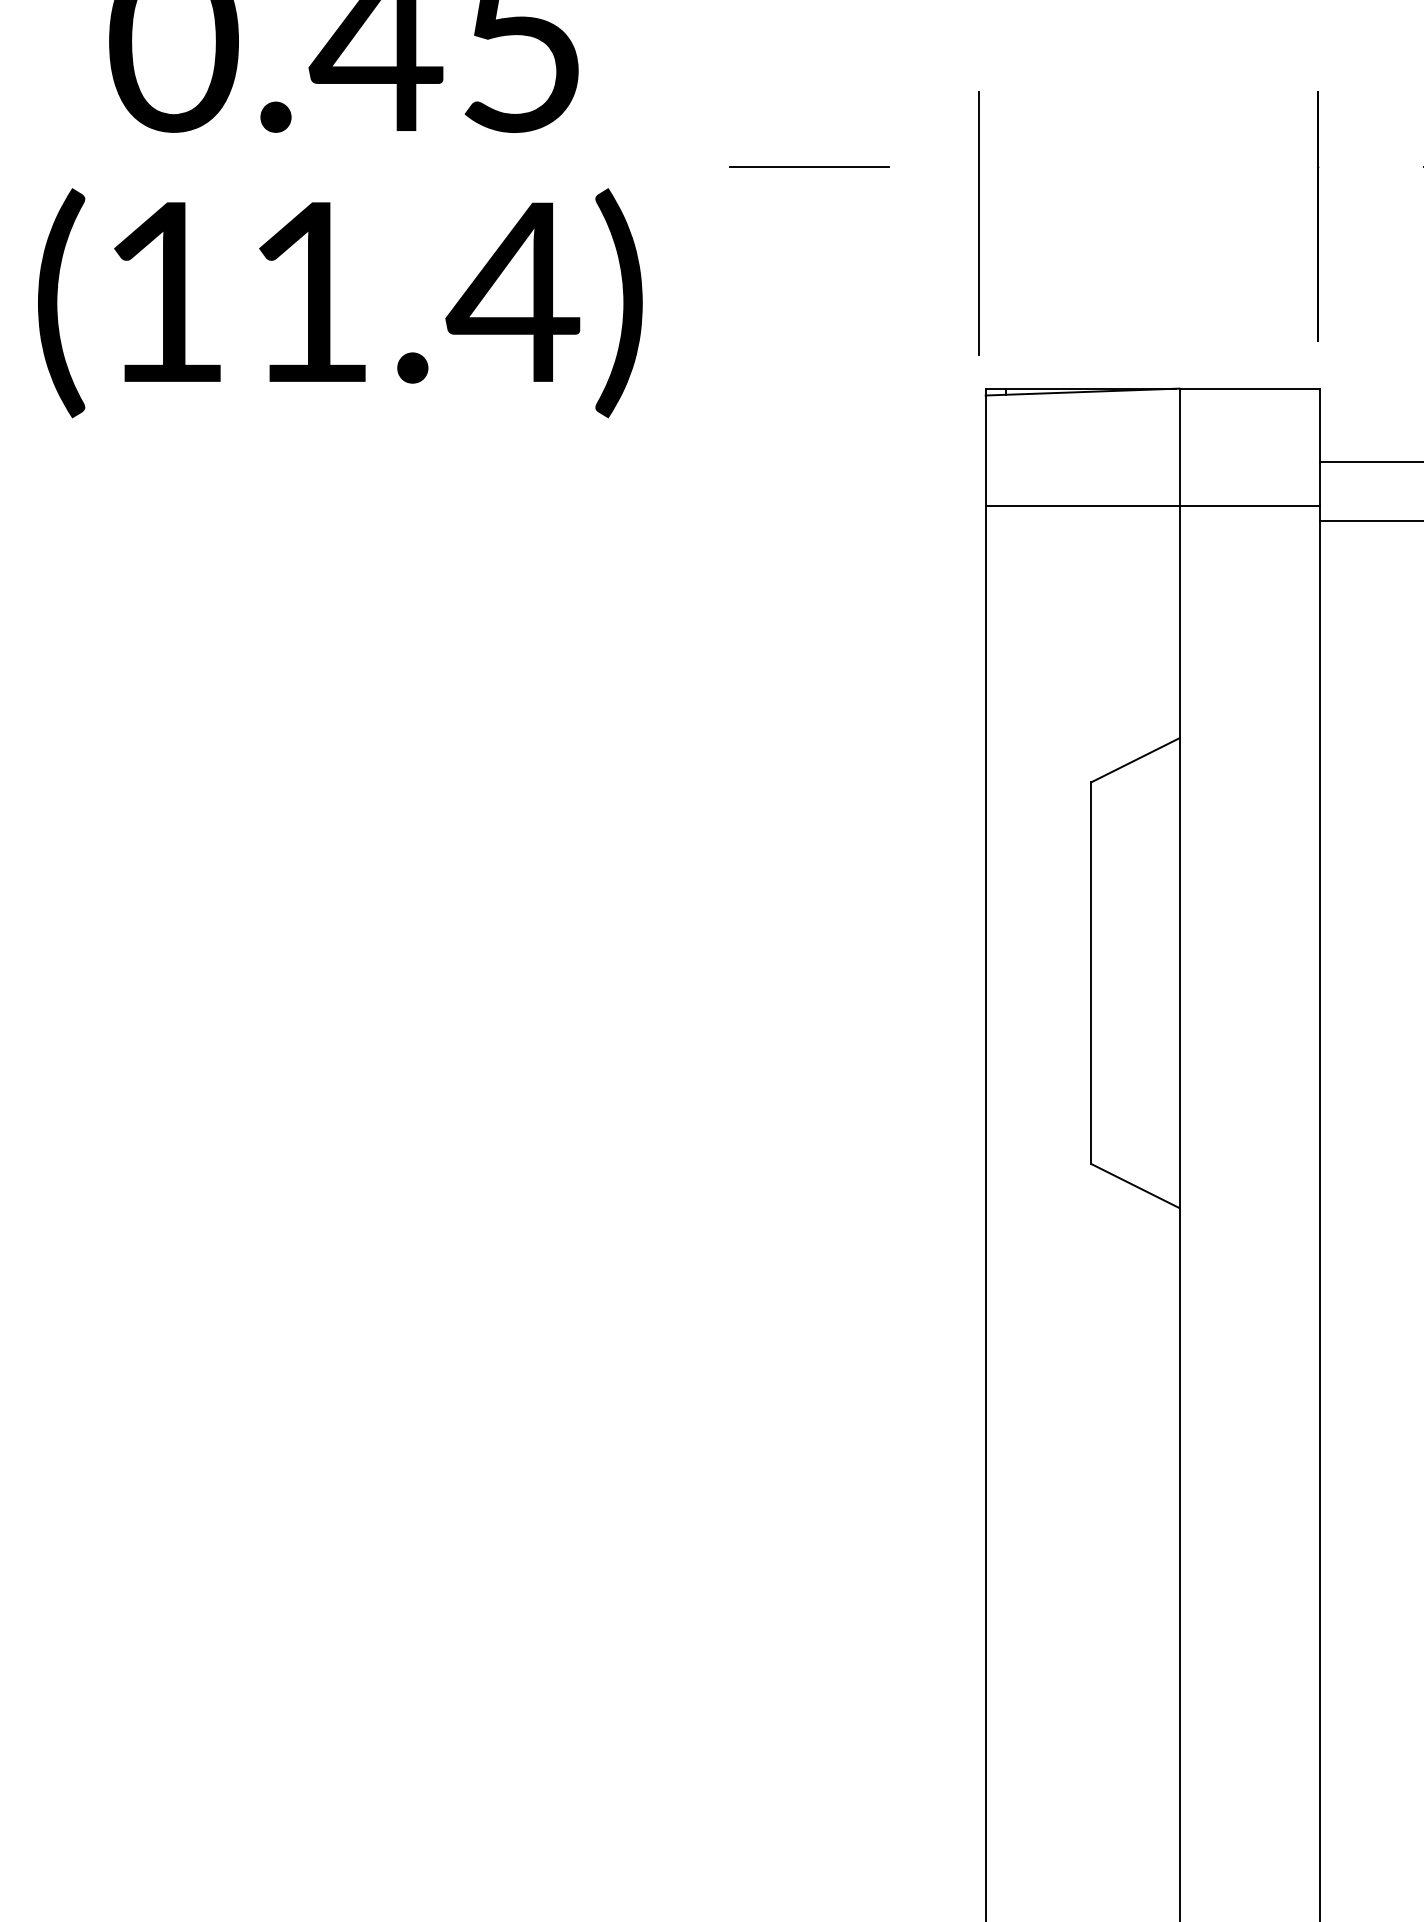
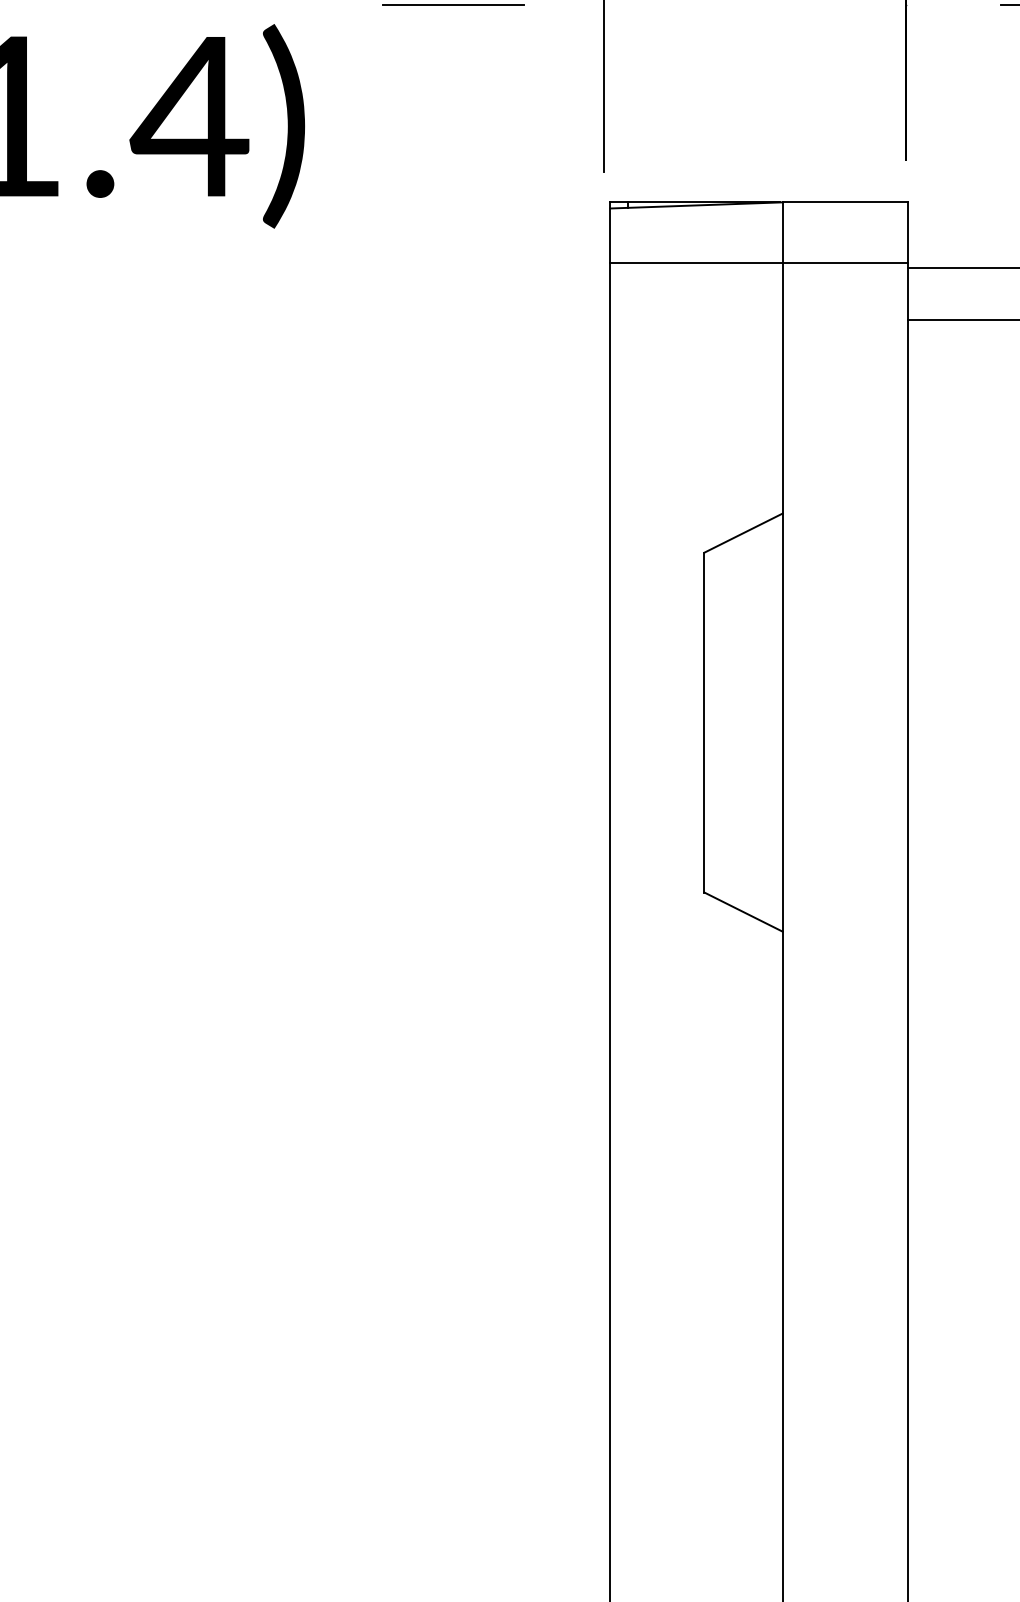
line: (1152, 506) -> (758, 262), moved

